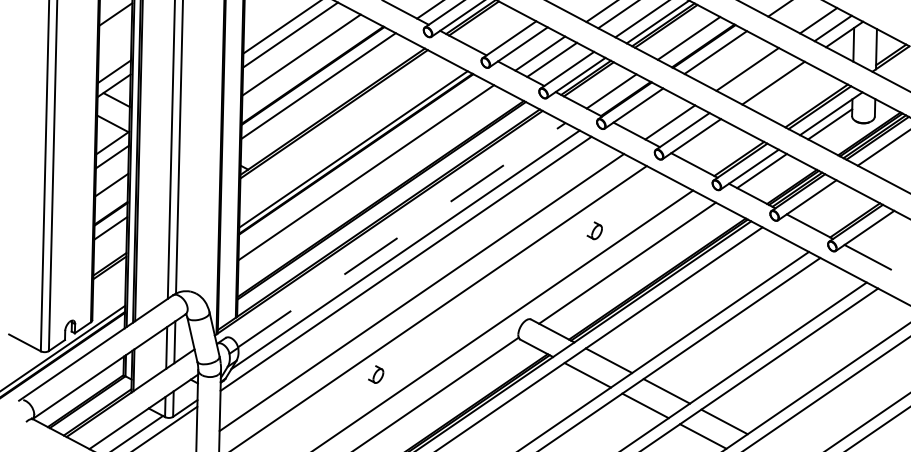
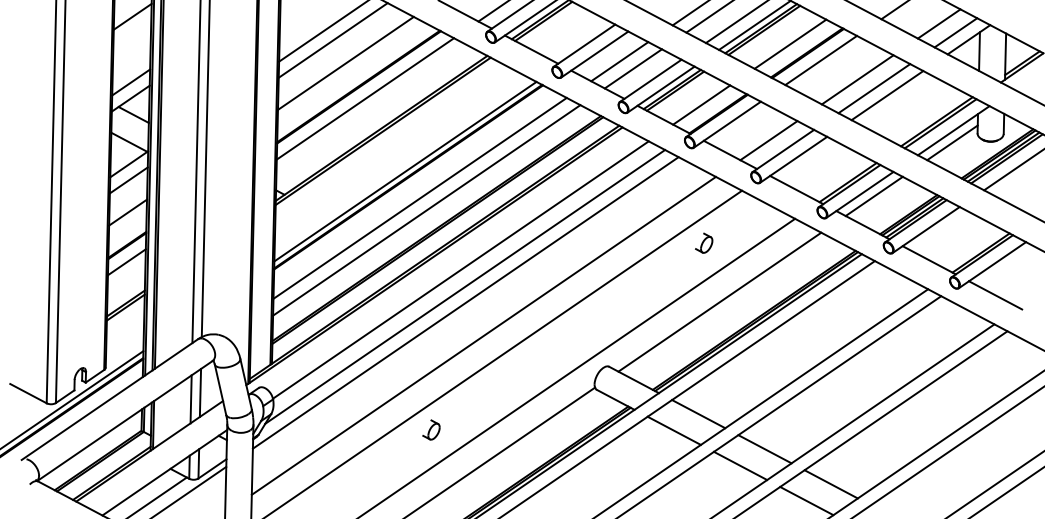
line: (761, 76) -> (873, 87), added
line: (372, 182) -> (427, 209), added
part: (594, 230) -> (703, 242), moved
line: (402, 234) -> (461, 269), dashed -> solid

